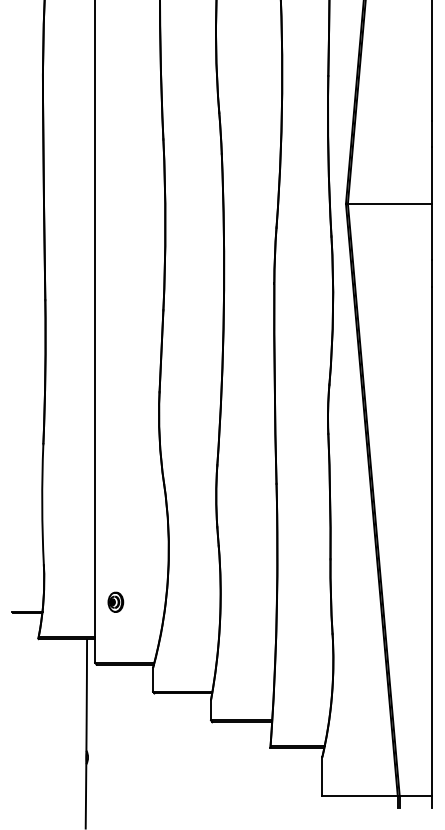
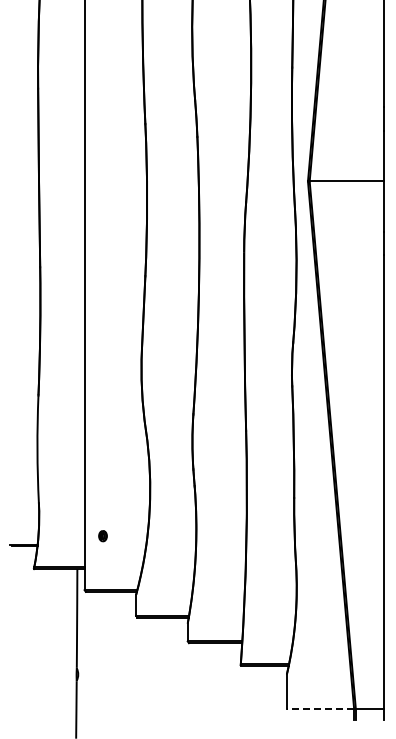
part: (115, 601) -> (102, 535), size x0.6
line: (360, 795) -> (320, 708), solid -> dashed

